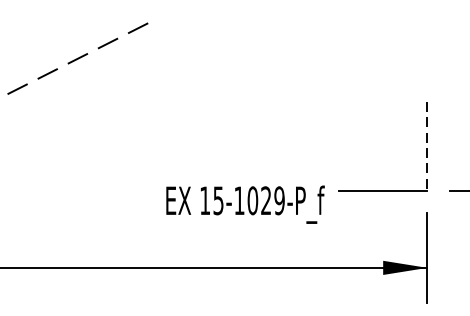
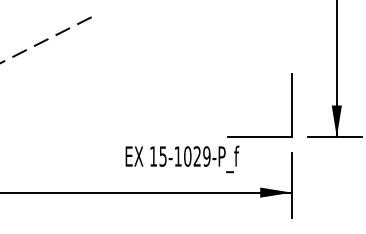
line: (426, 146) -> (291, 105), dashed -> solid
text: (245, 204) -> (182, 159), moved

